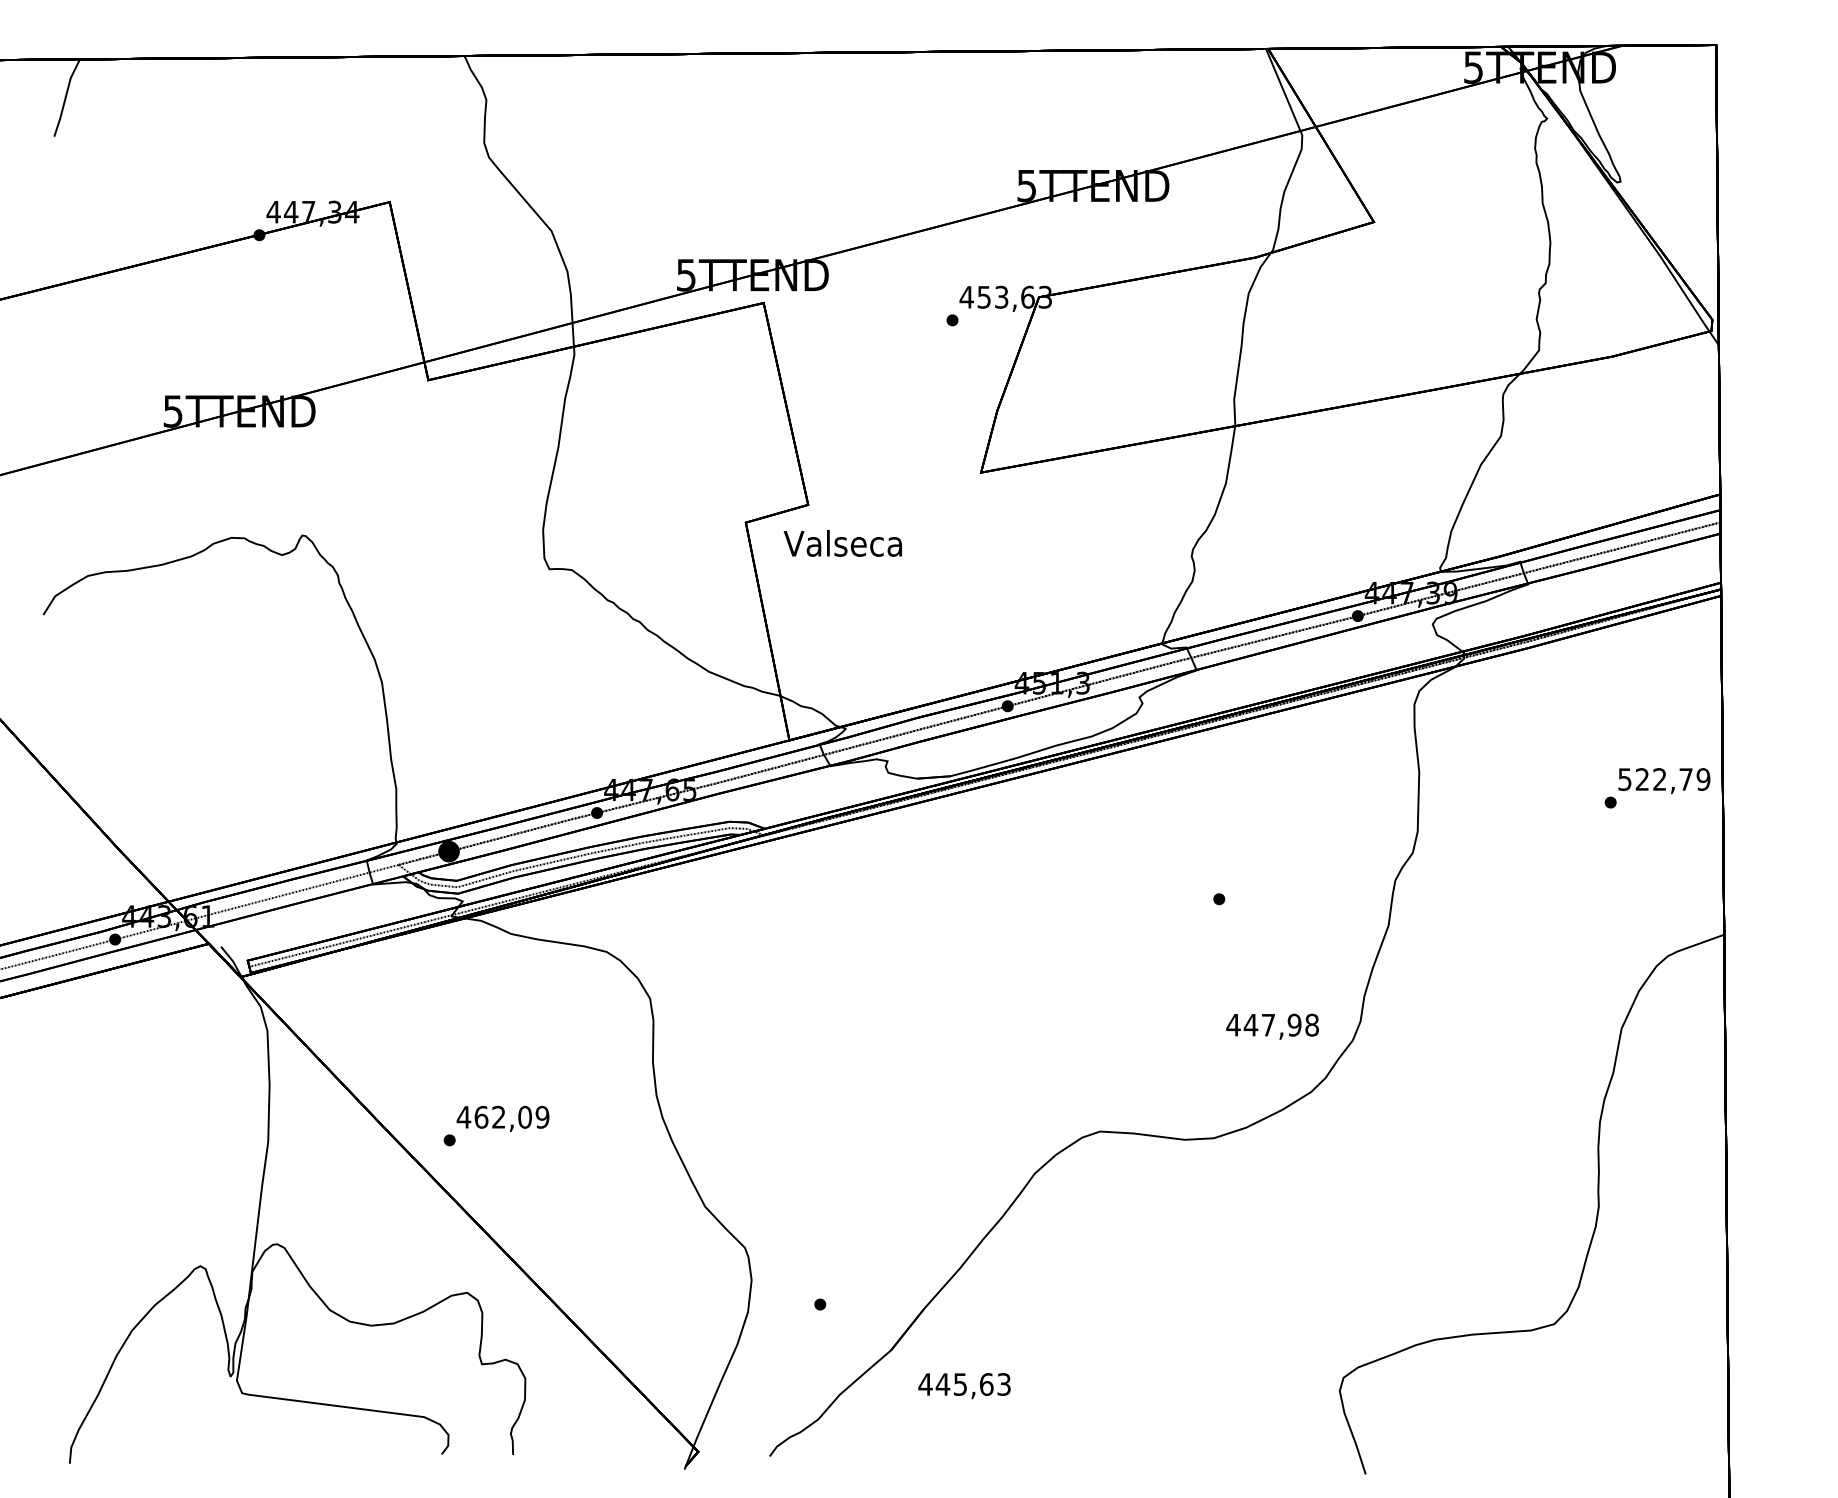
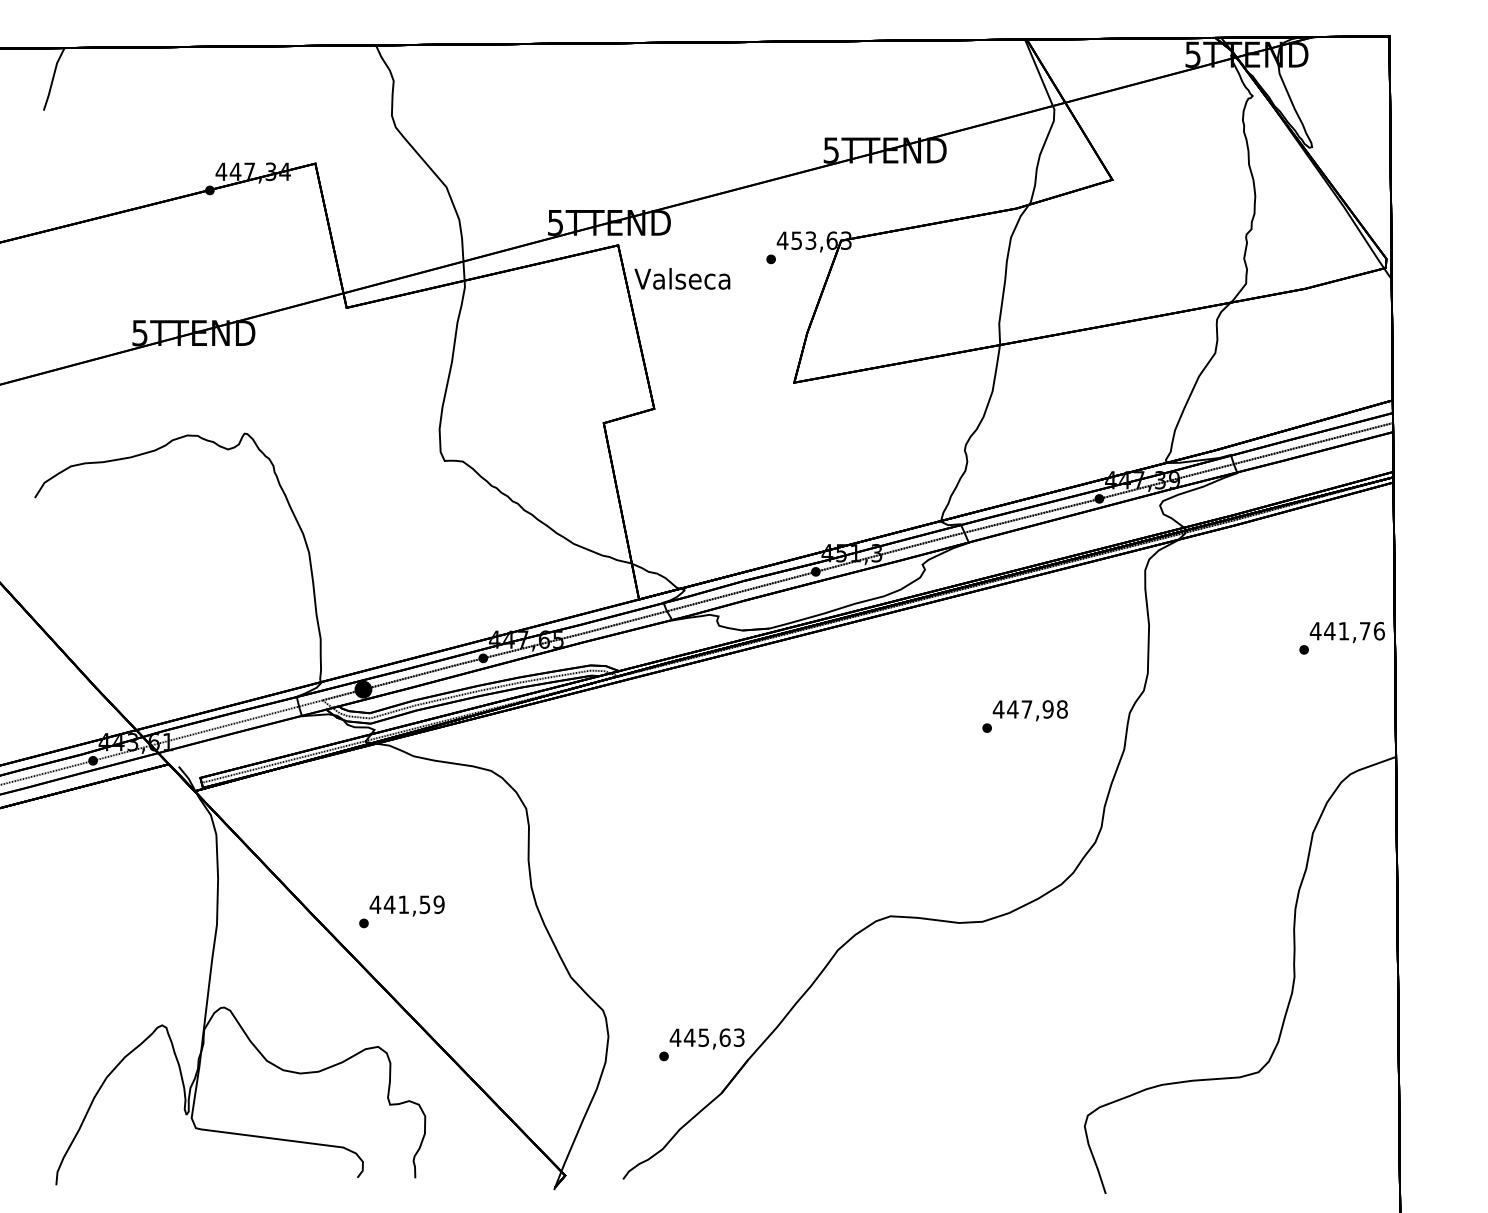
text: (842, 543) -> (682, 278), moved
text: (1663, 779) -> (1346, 631), 522,79 -> 441,76
text: (1272, 1026) -> (1030, 710), moved
text: (502, 1116) -> (406, 904), 462,09 -> 441,59
text: (964, 1386) -> (707, 1039), moved

